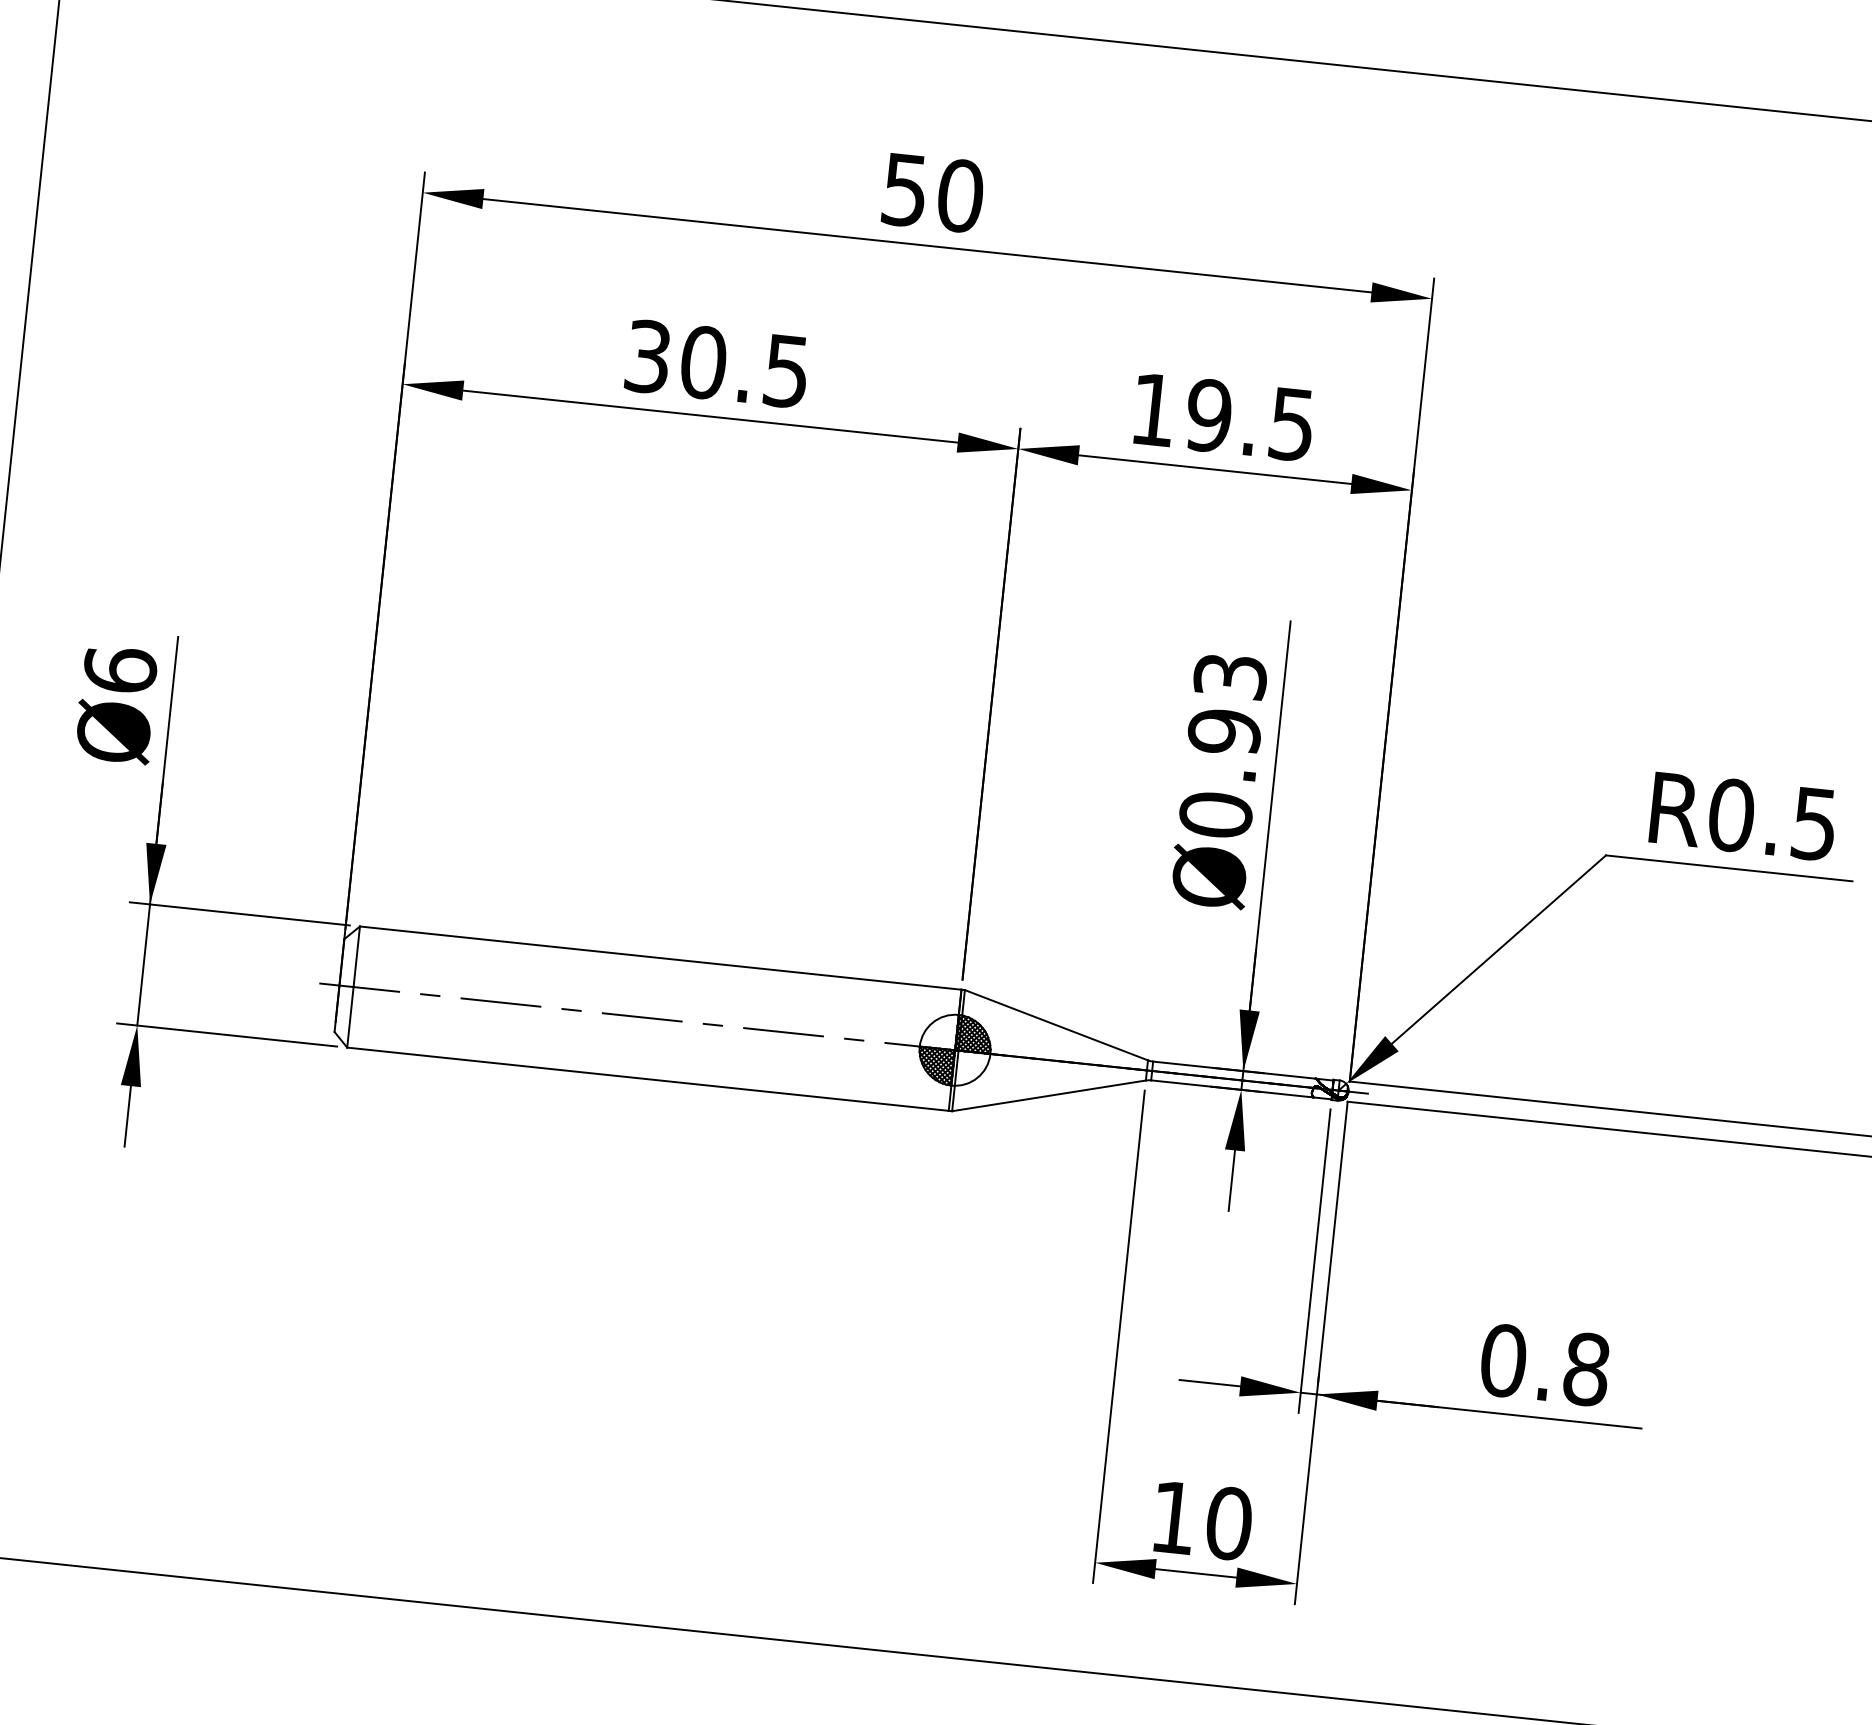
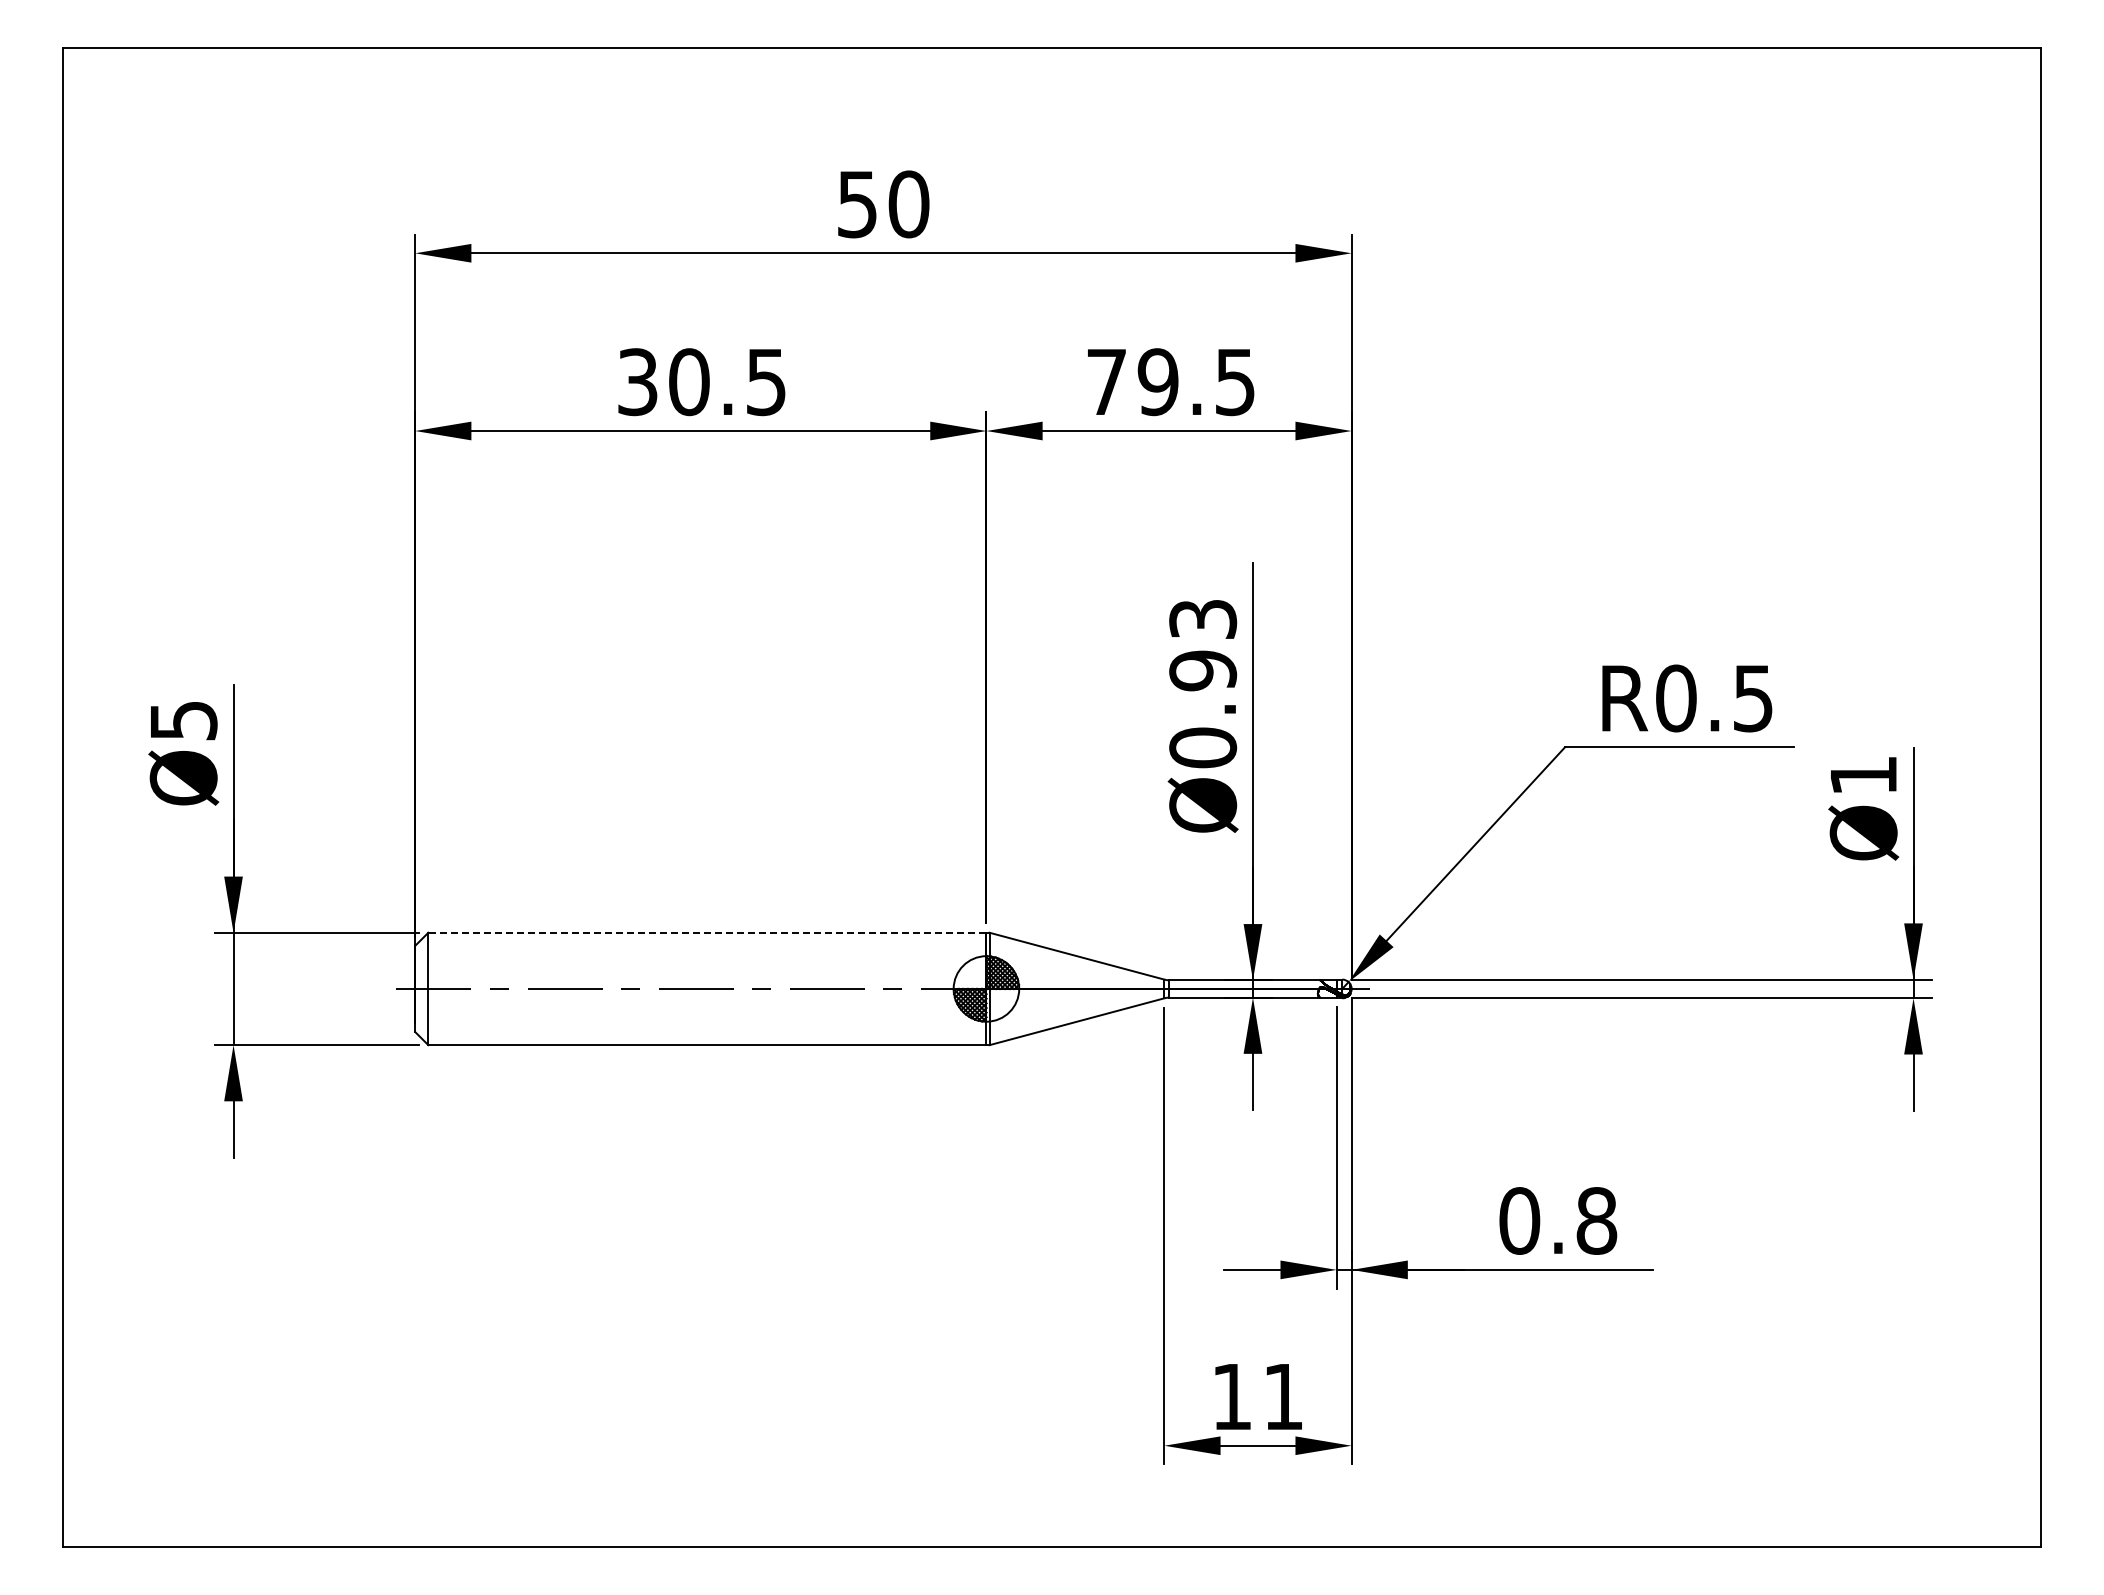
text: (1153, 409) -> (1106, 381), 19.5 -> 79.5
text: (120, 669) -> (183, 720), Ø6 -> Ø5
line: (659, 957) -> (706, 932), solid -> dashed
text: (1229, 1523) -> (1283, 1396), 10 -> 11

